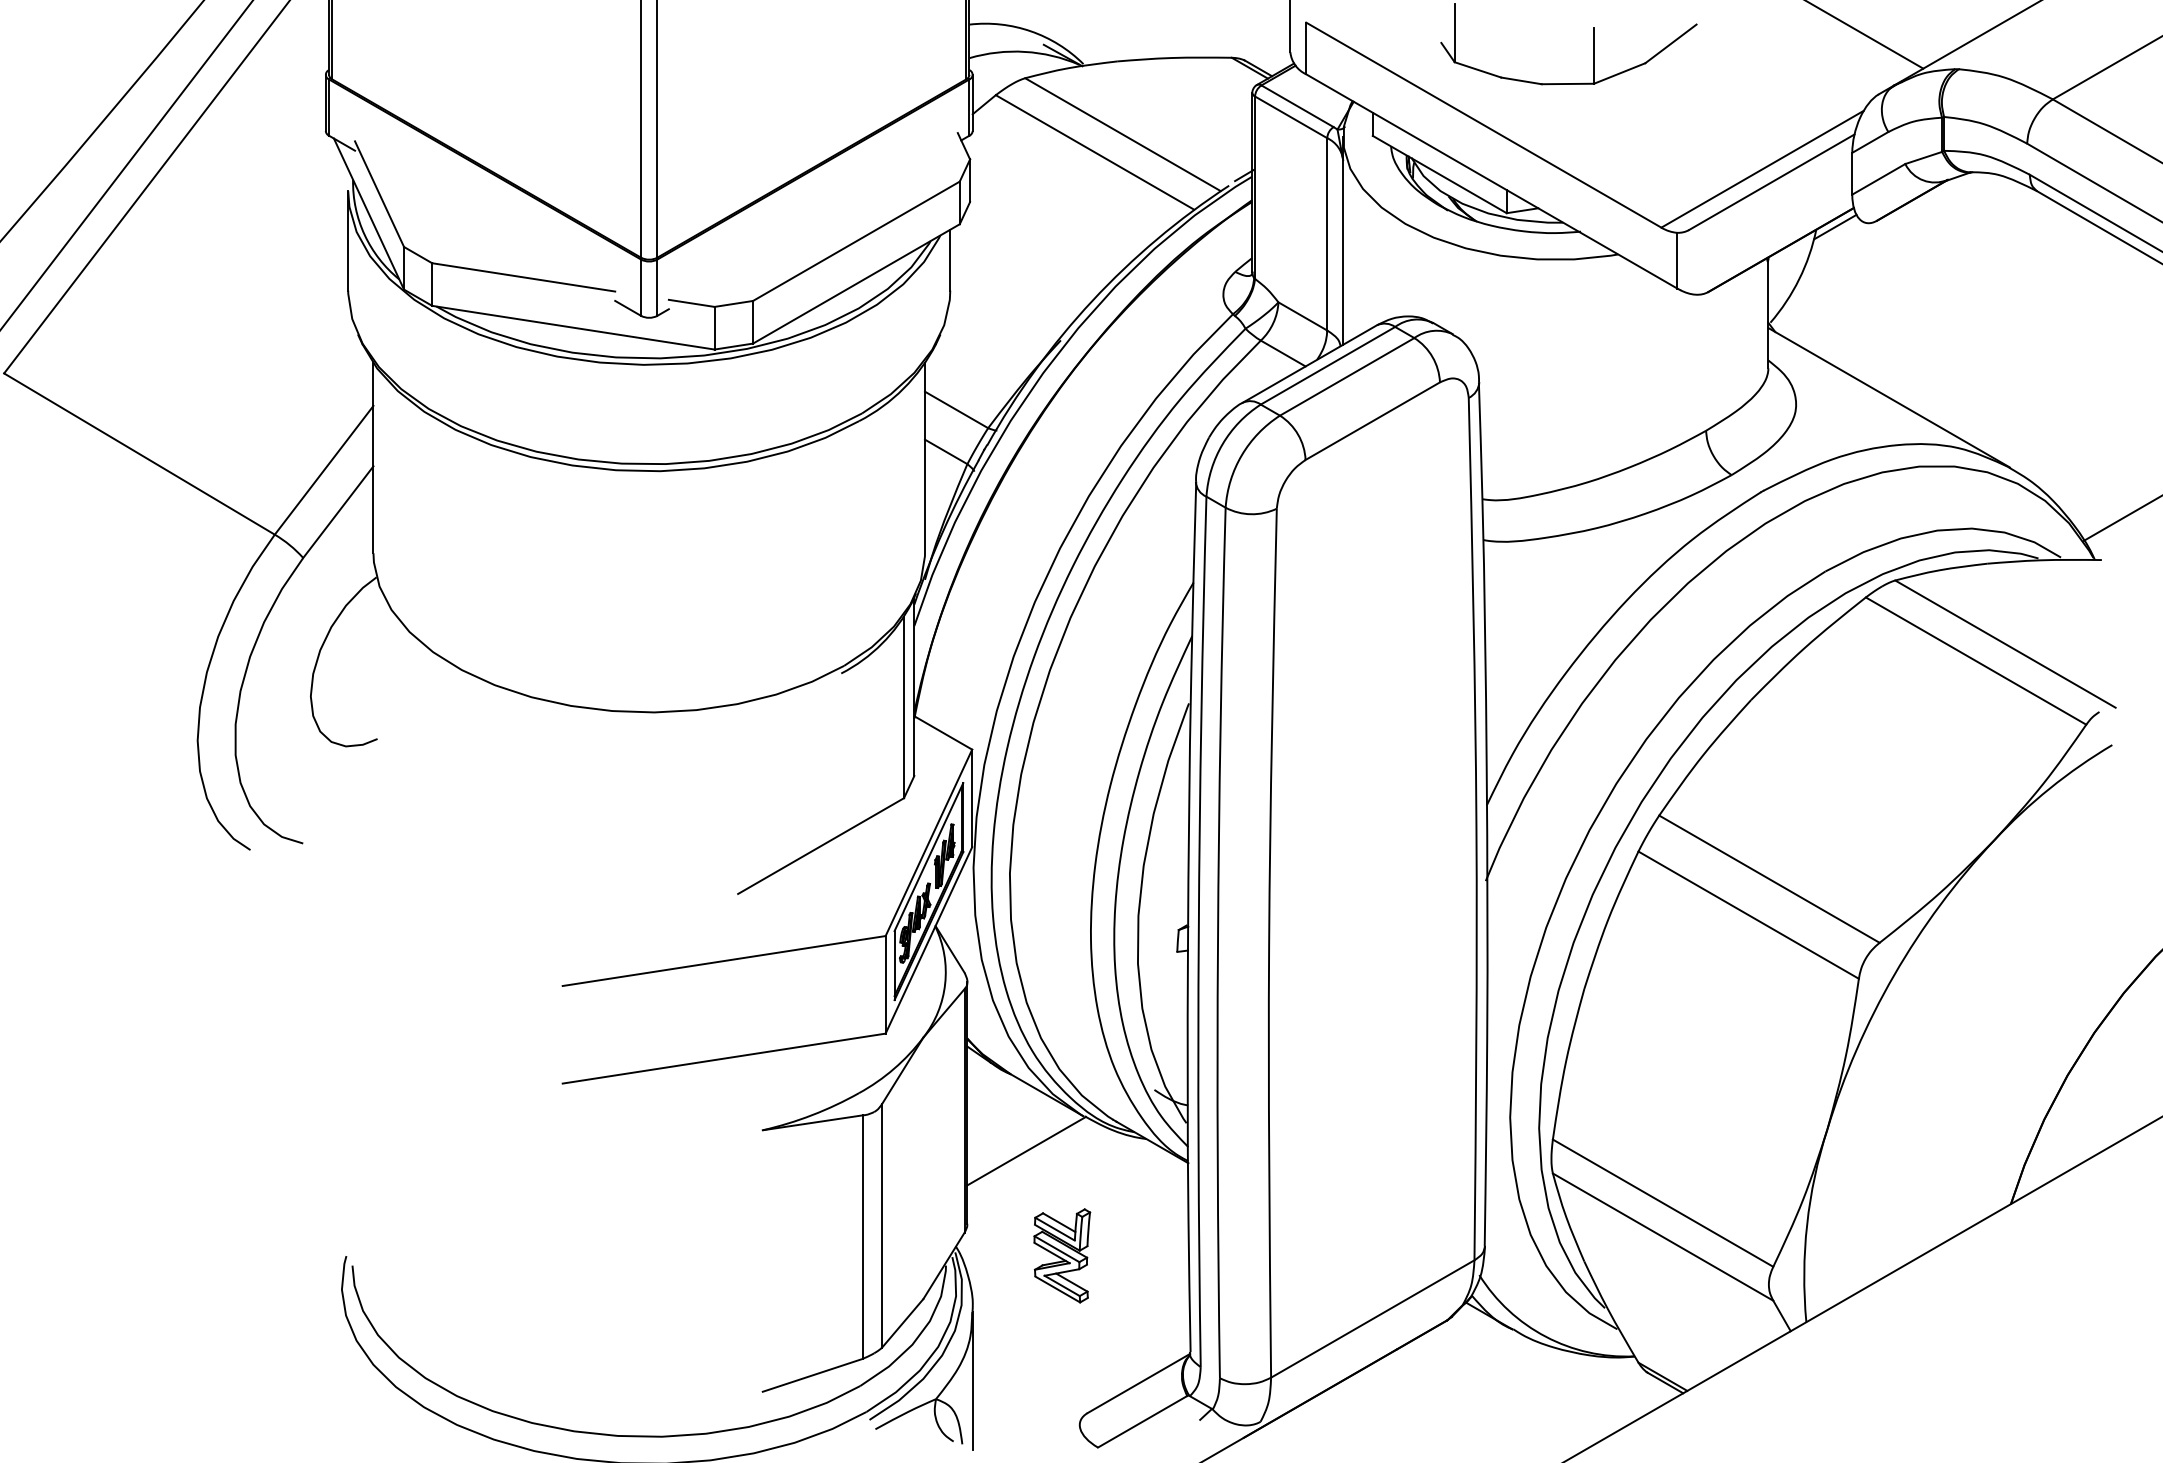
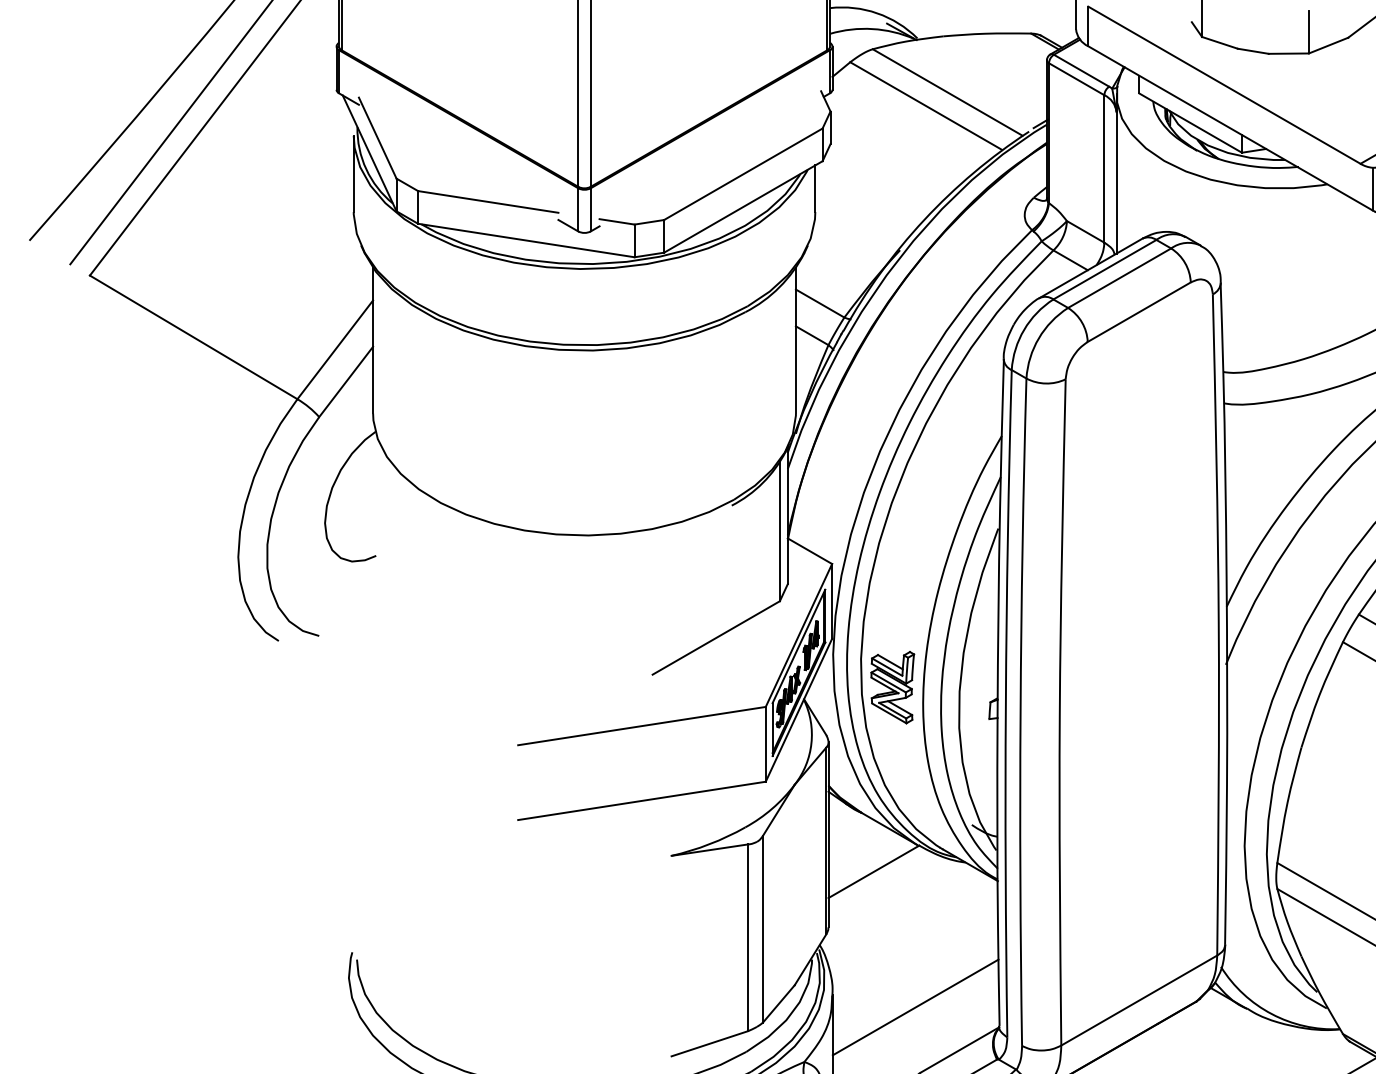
part: (1062, 1255) -> (892, 687), moved
line: (1081, 1327) -> (915, 1007), added

